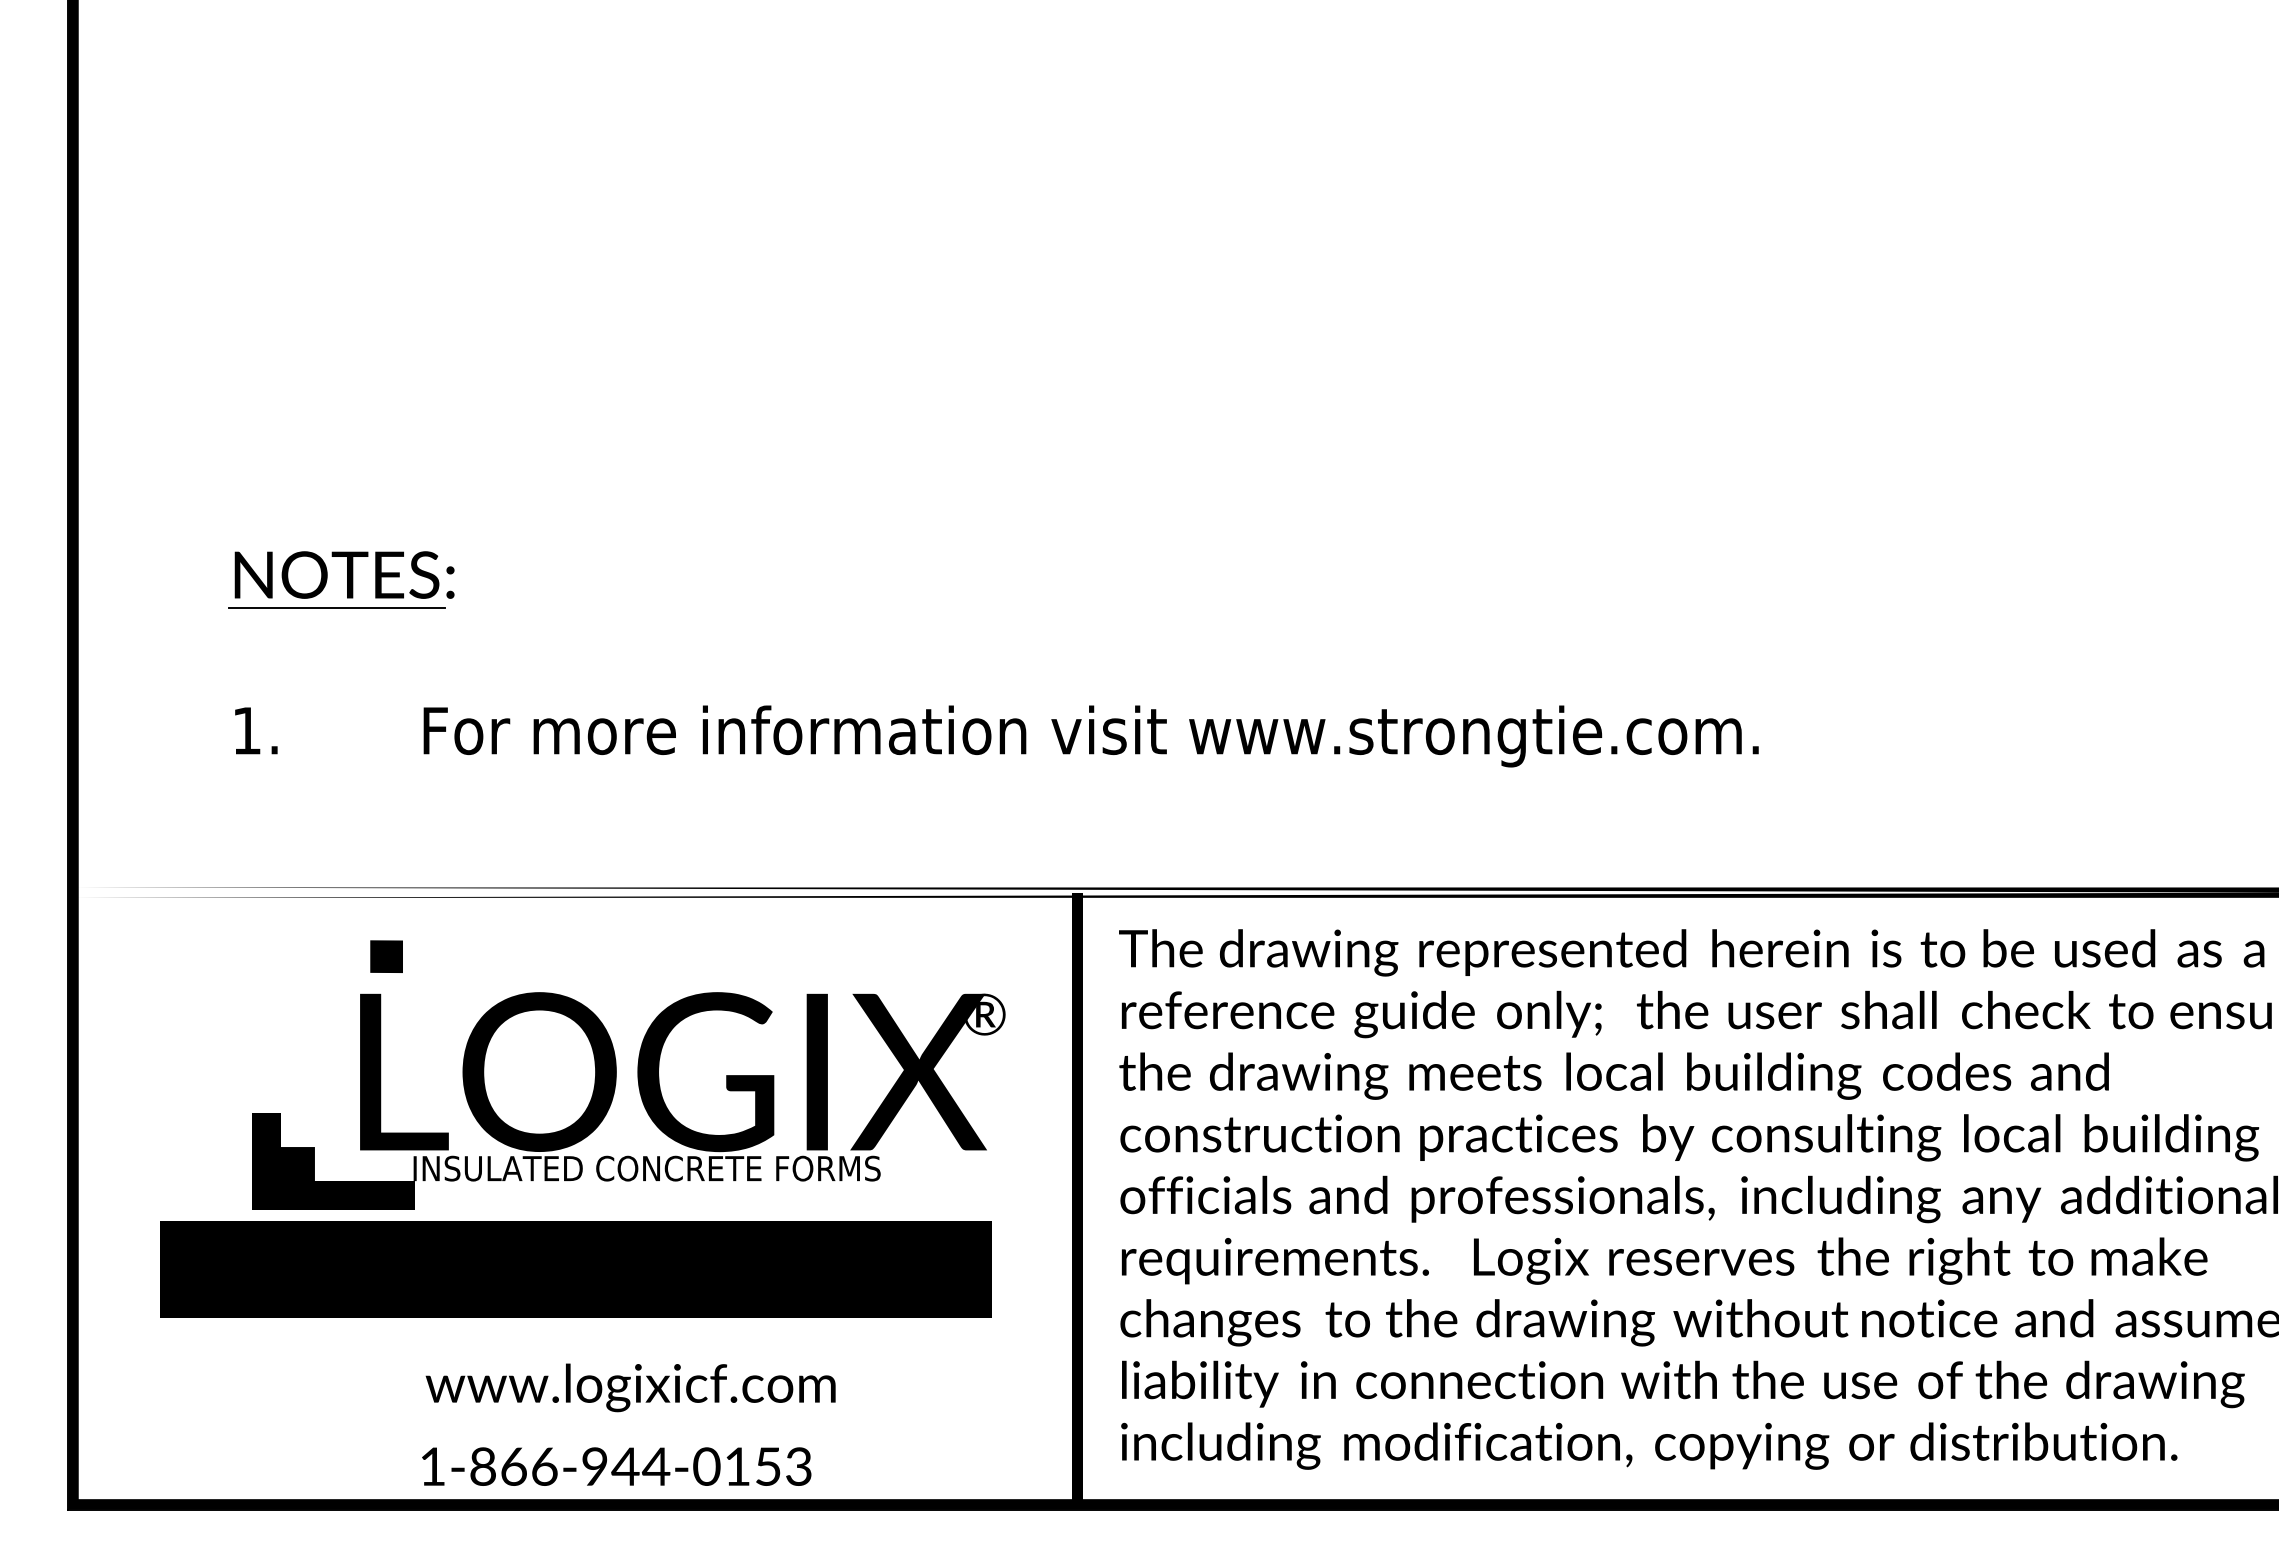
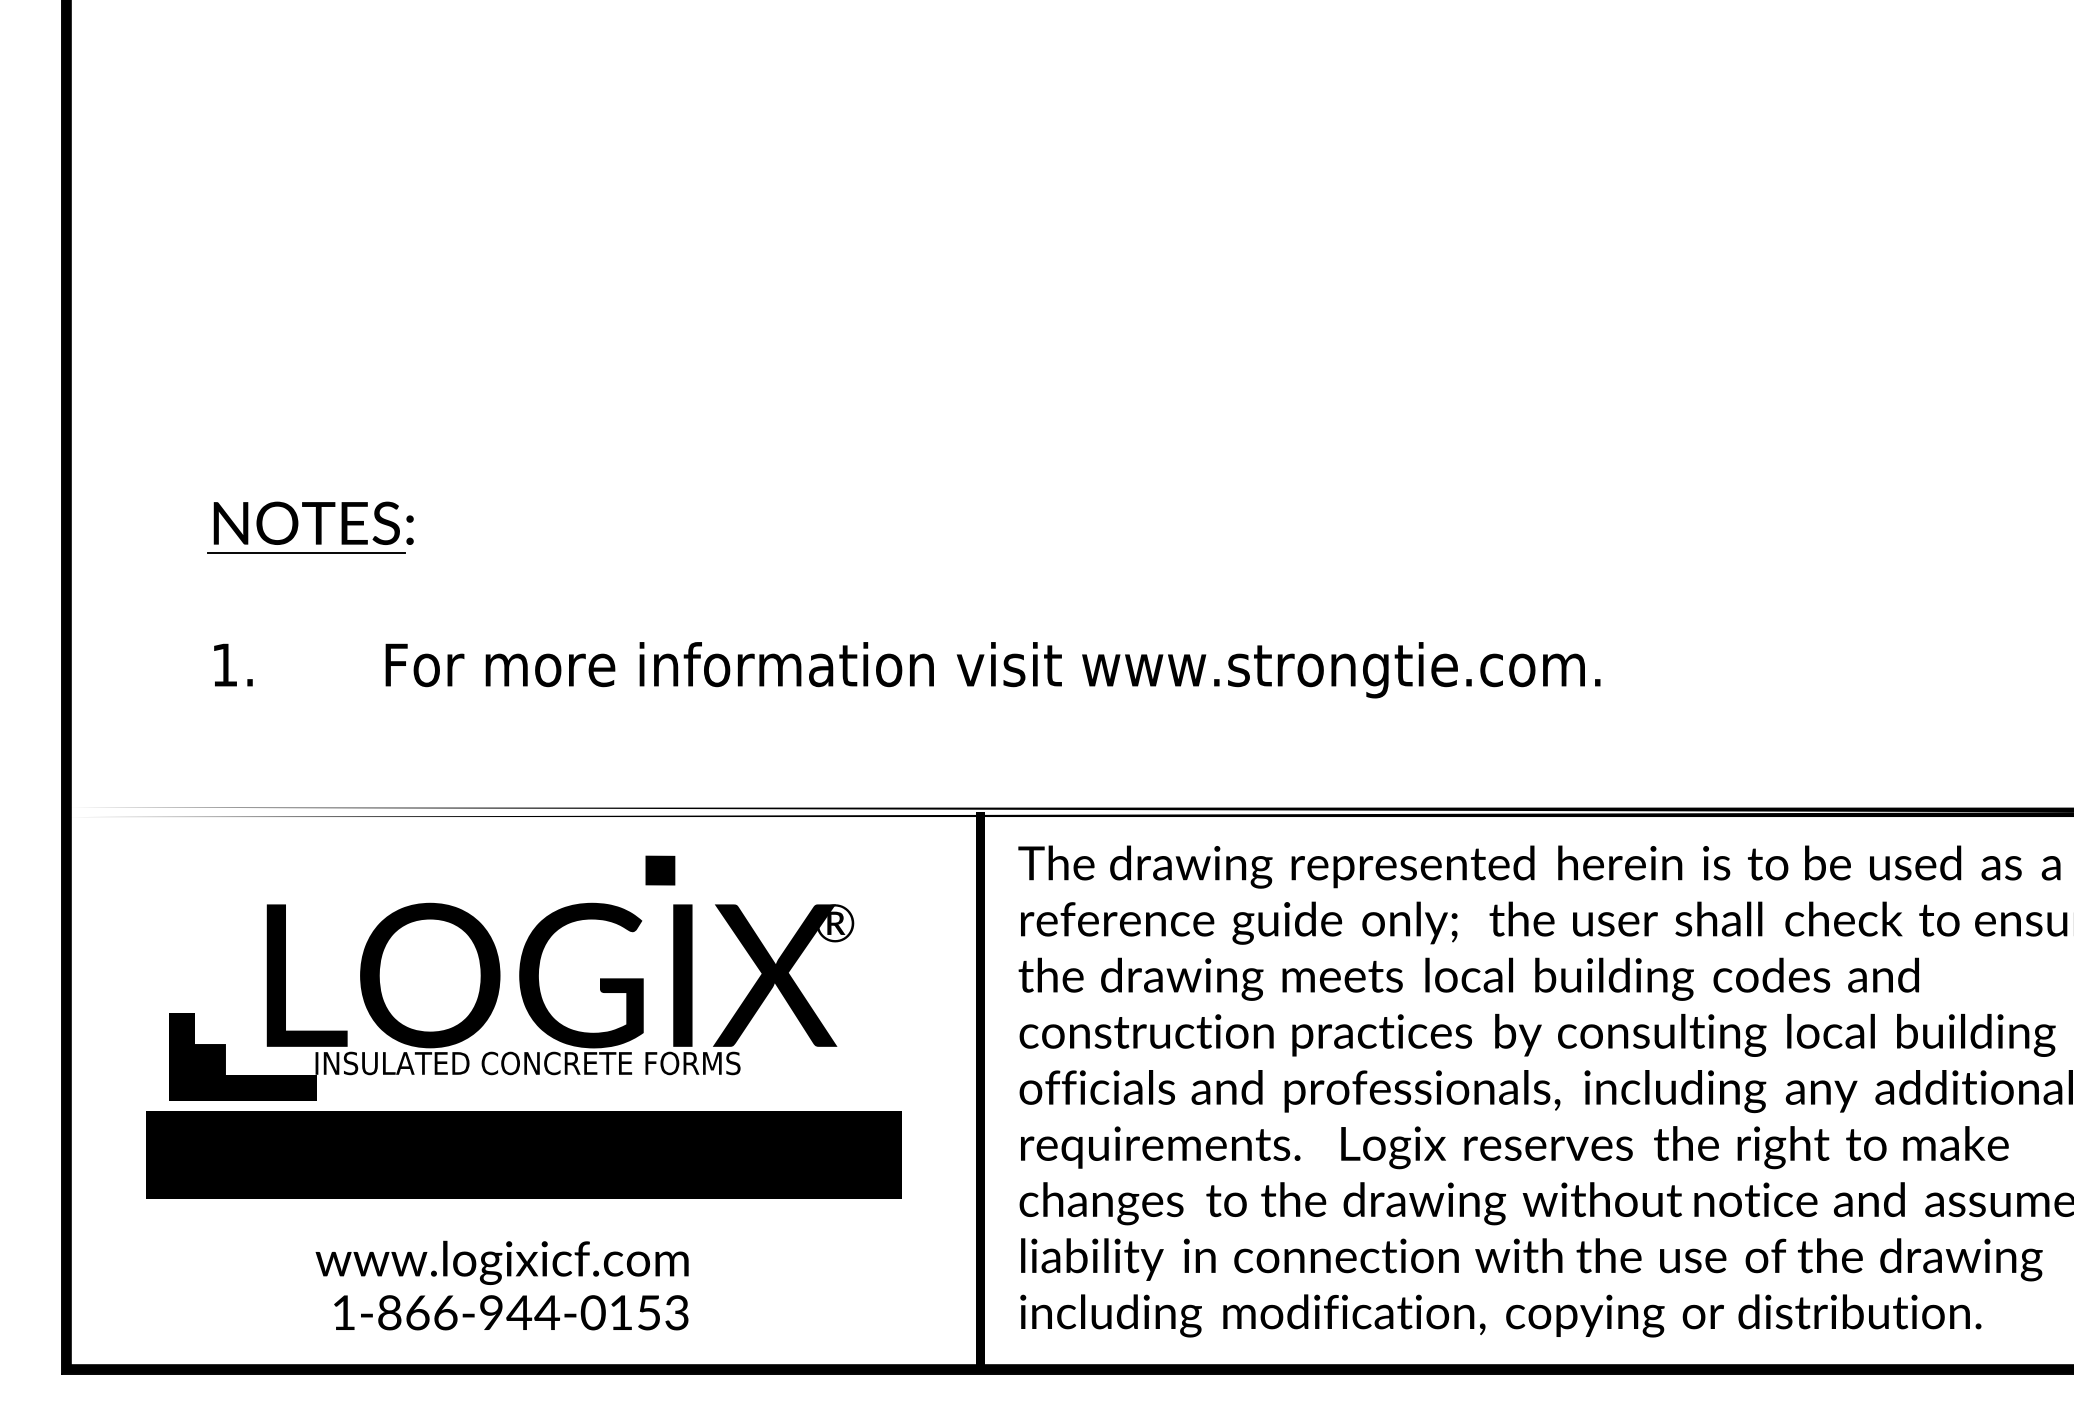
part: (386, 956) -> (660, 870), moved
part: (640, 1096) -> (521, 997), moved
text: (630, 1387) -> (501, 1262), moved
text: (616, 1466) -> (511, 1312), moved

